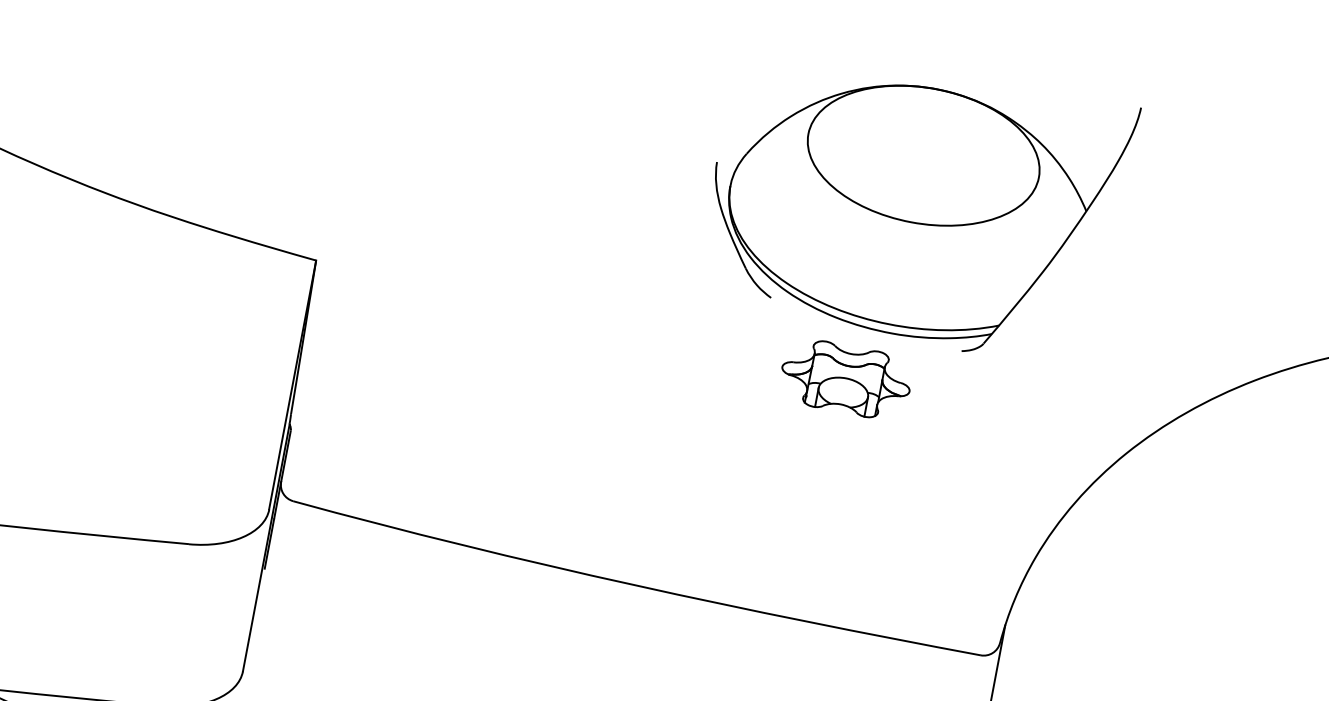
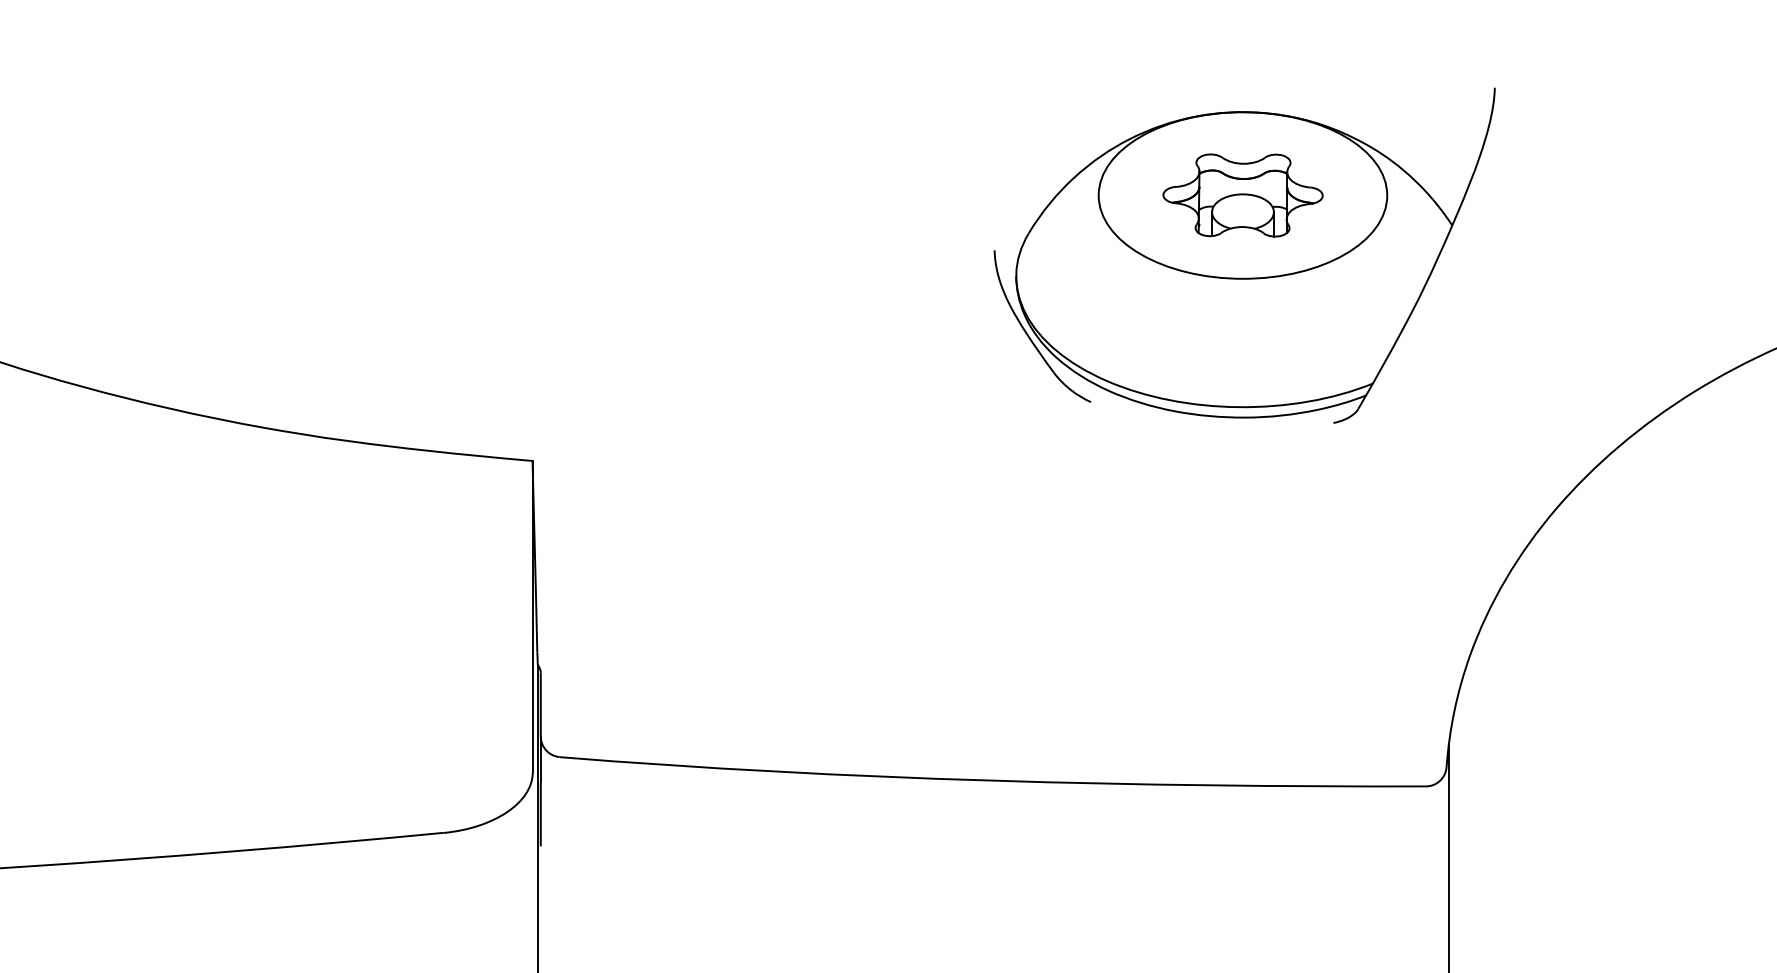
part: (845, 379) -> (1242, 195), moved

